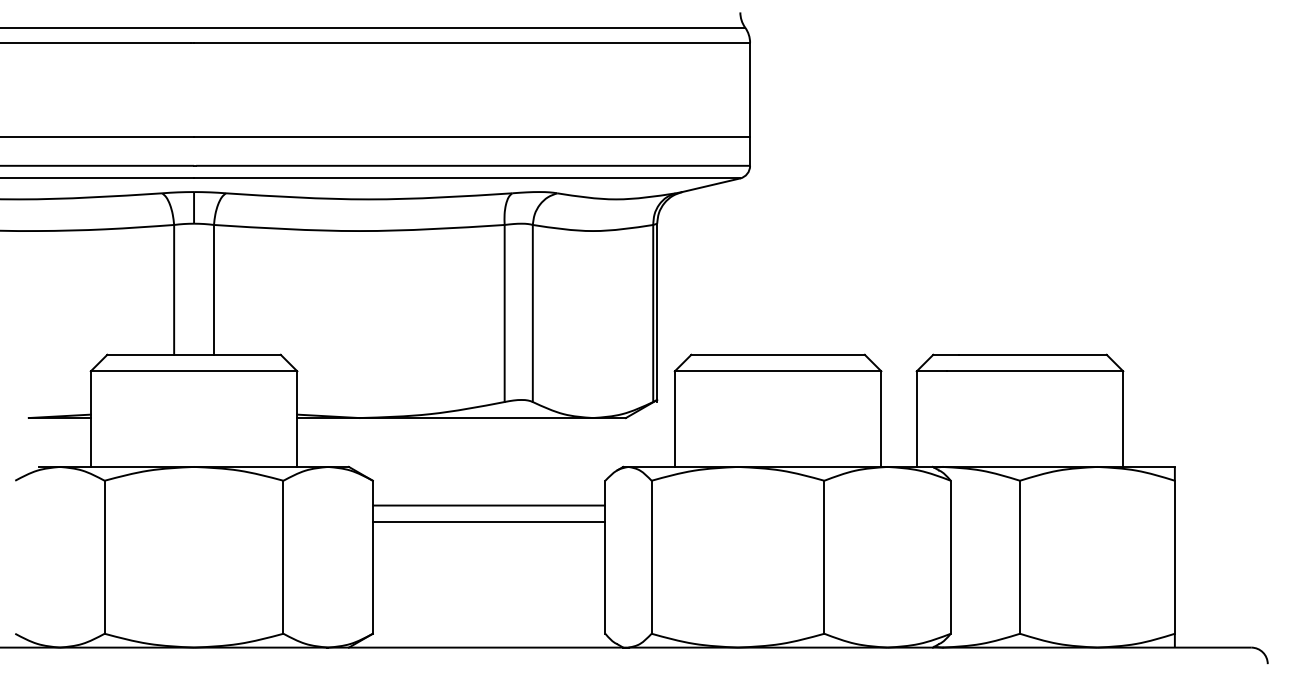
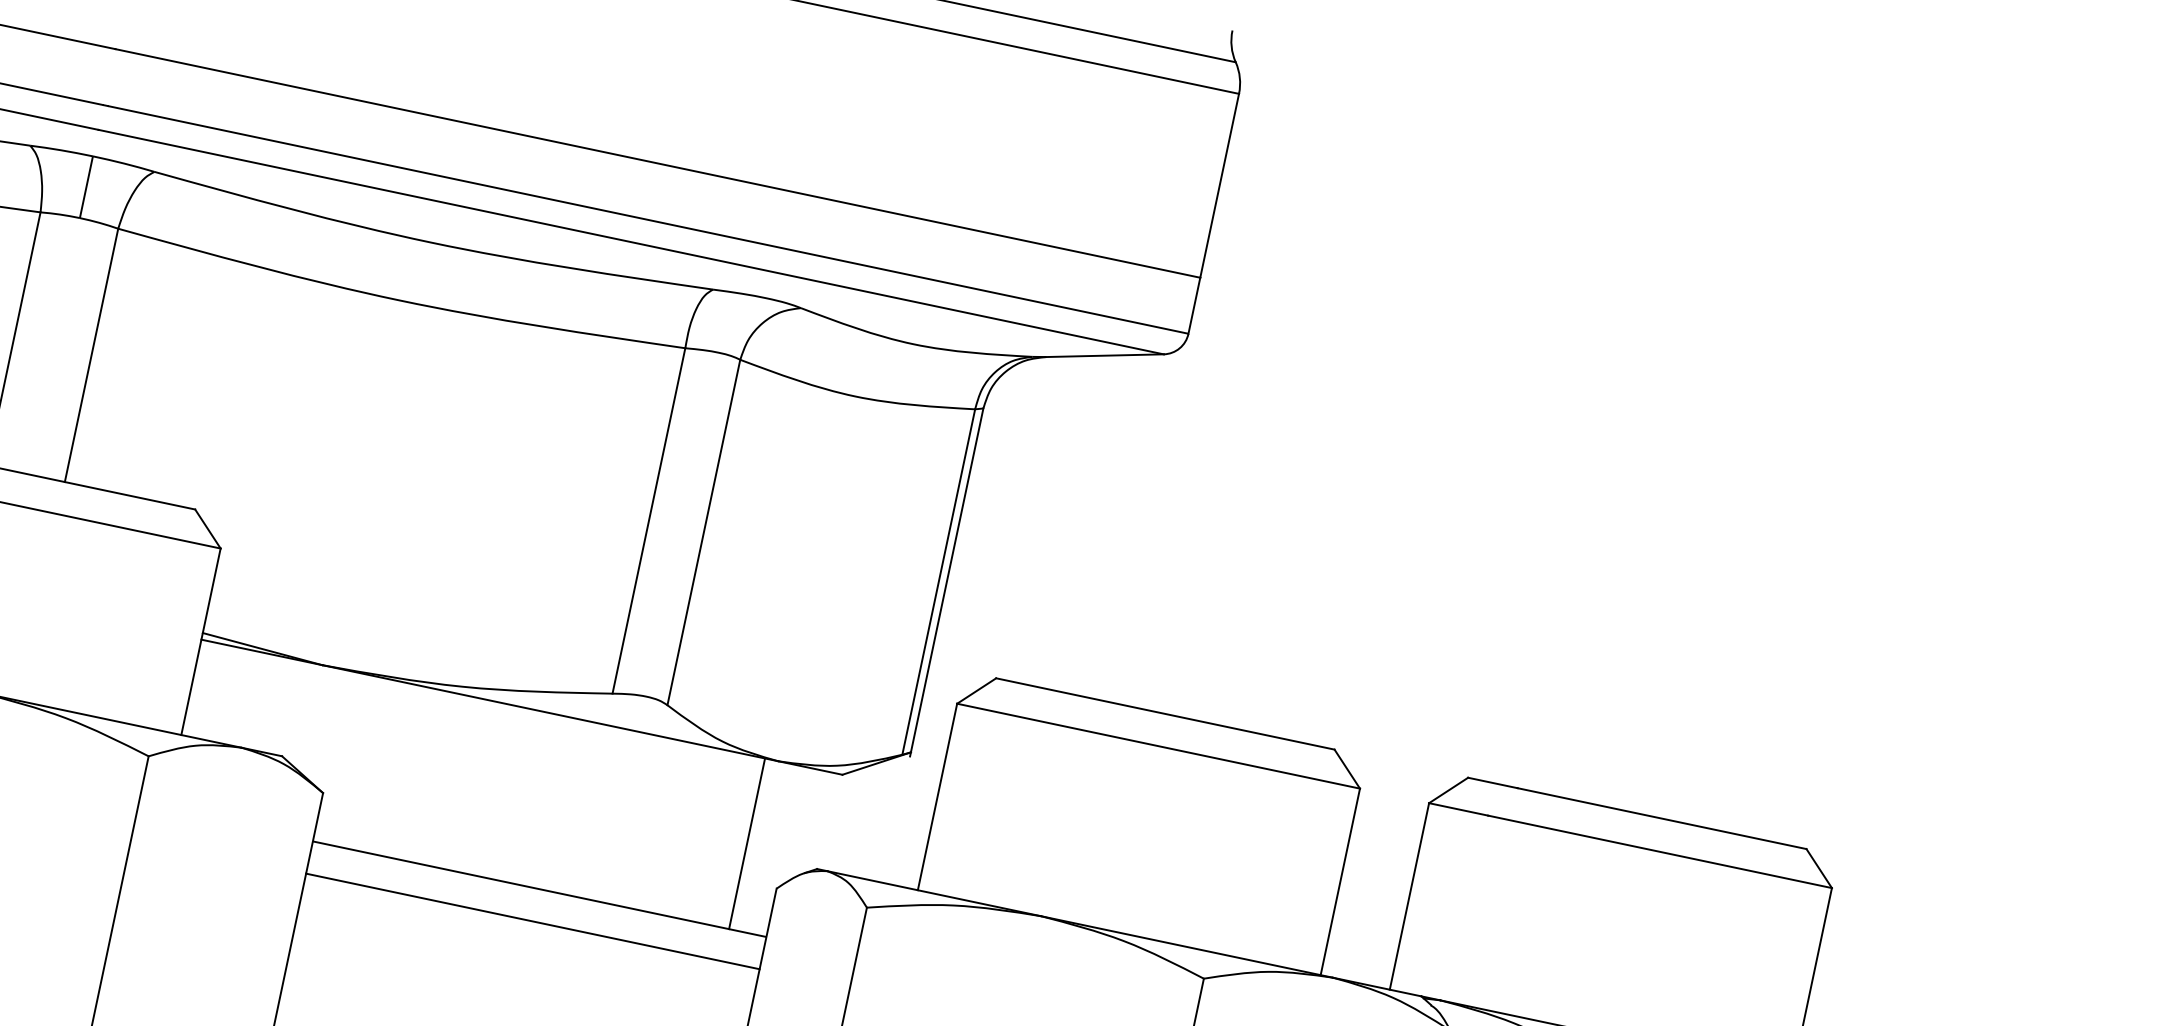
line: (586, 461) -> (747, 843), added

